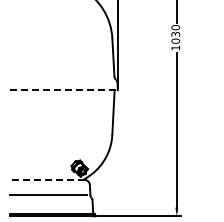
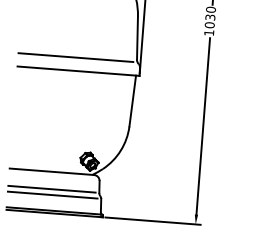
line: (60, 78) -> (75, 57), added
line: (64, 90) -> (78, 71), dashed -> solid
line: (47, 179) -> (51, 171), dashed -> solid
line: (49, 200) -> (52, 195), added

